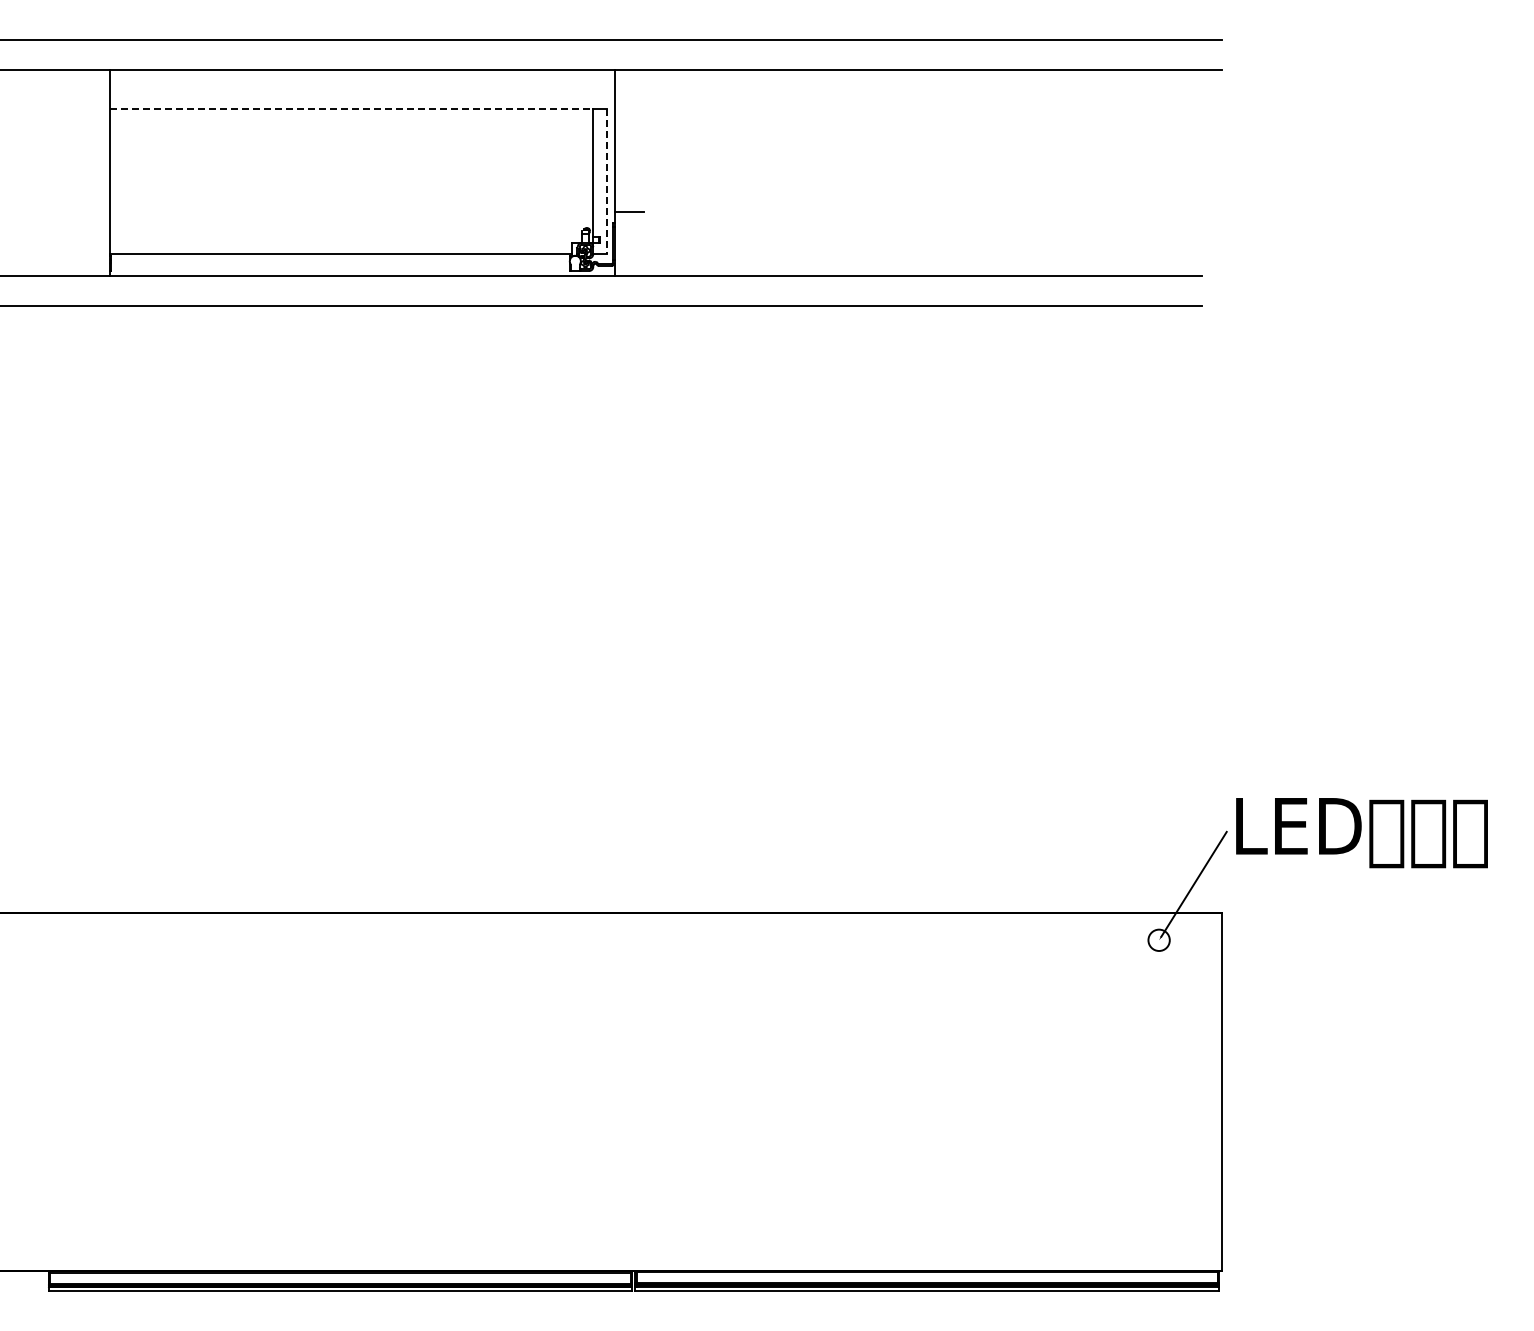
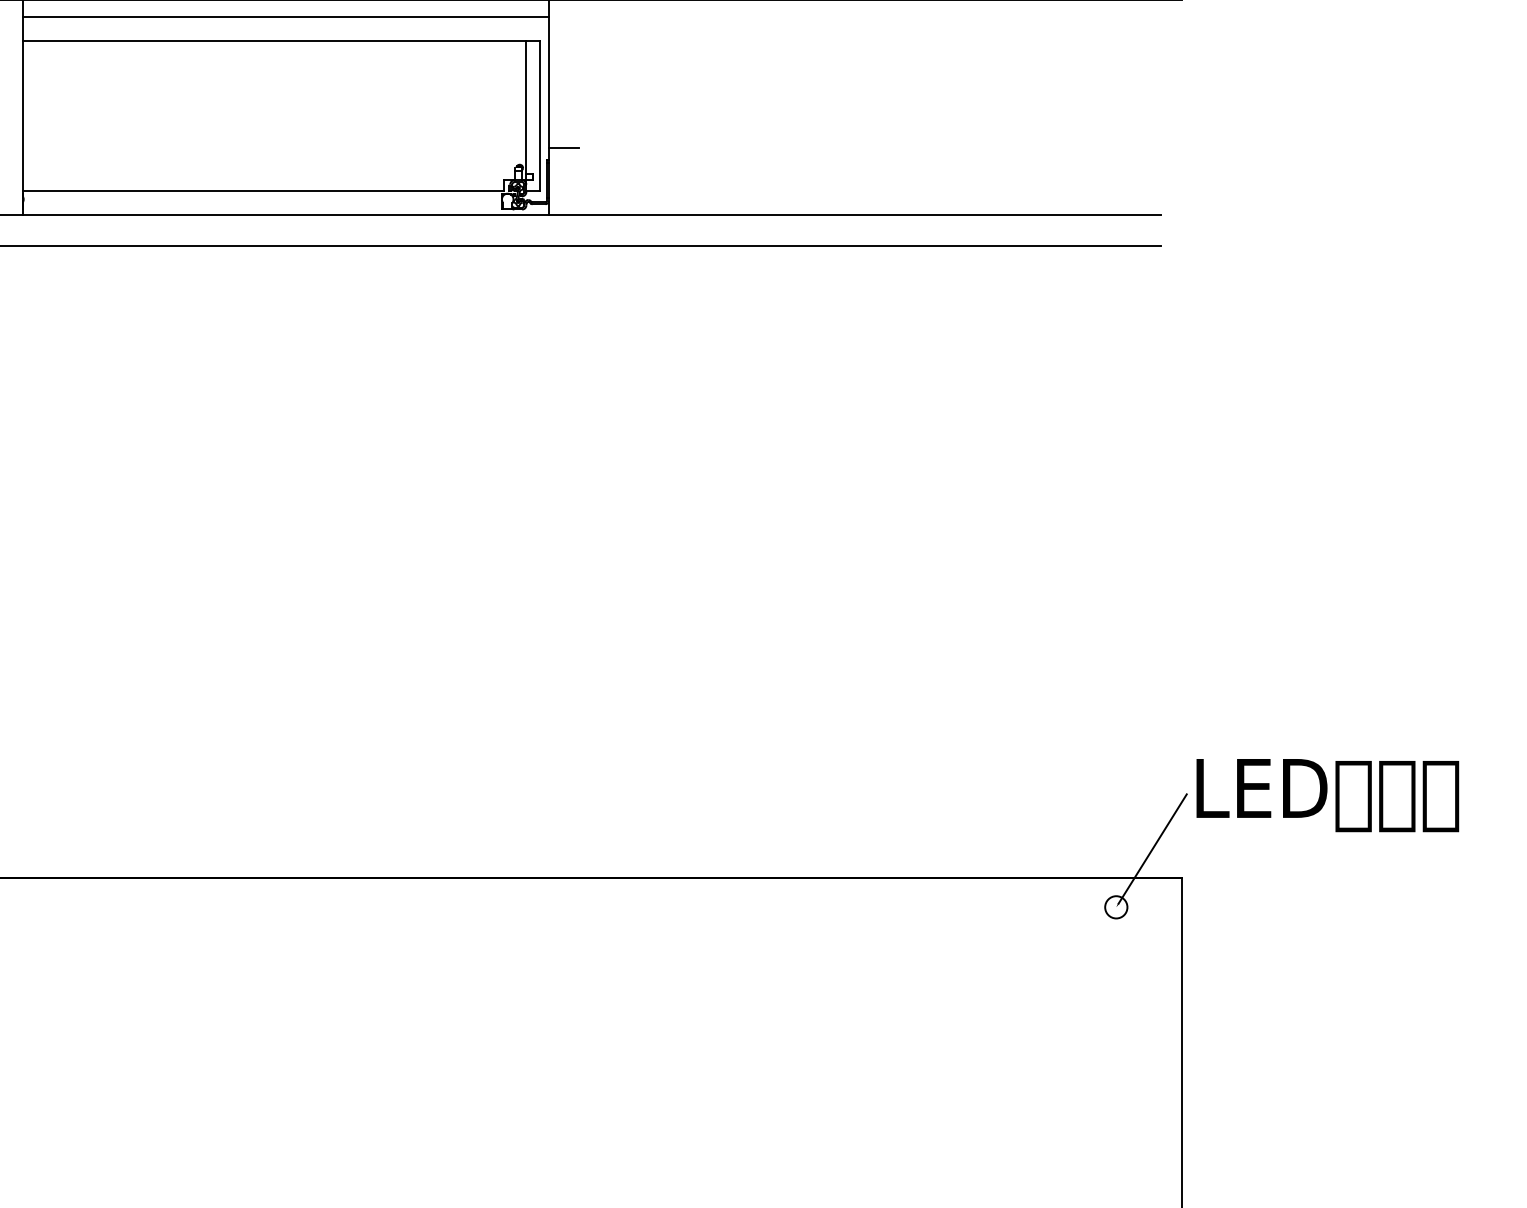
line: (362, 85) -> (285, 16), added
line: (351, 109) -> (274, 41), dashed -> solid
line: (606, 182) -> (540, 117), dashed -> solid

